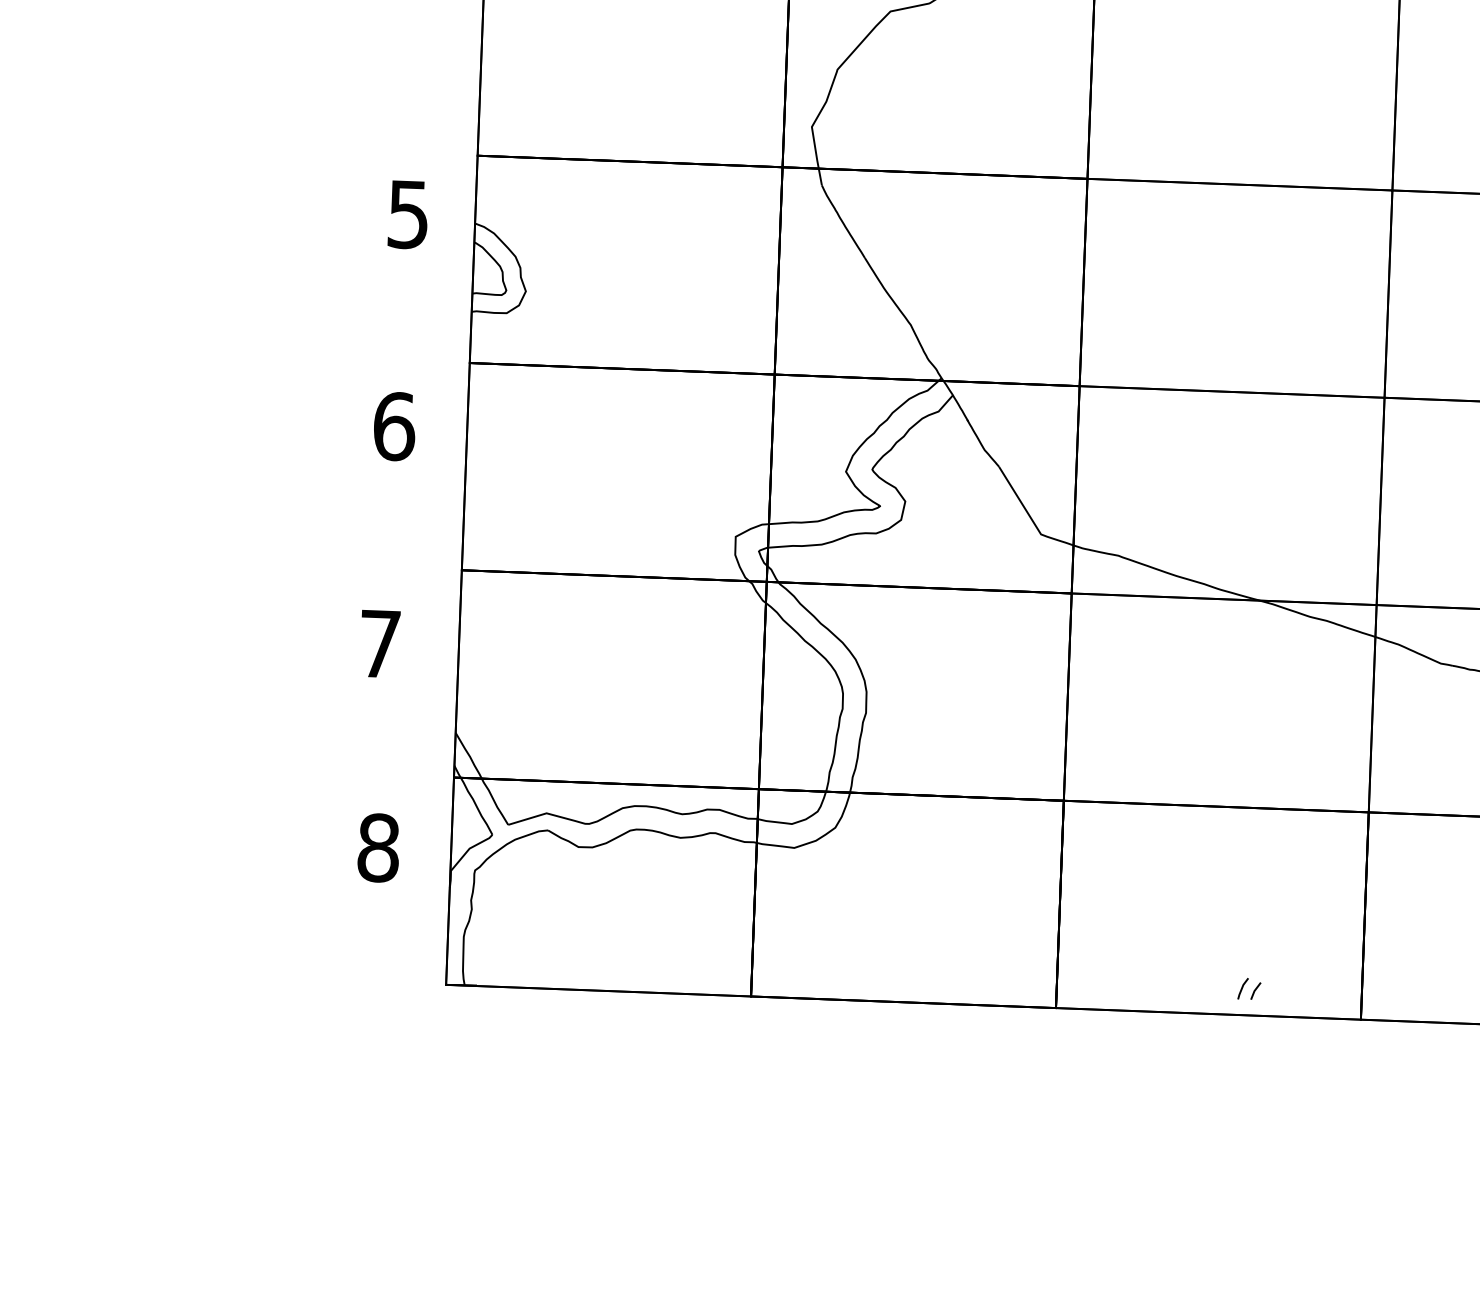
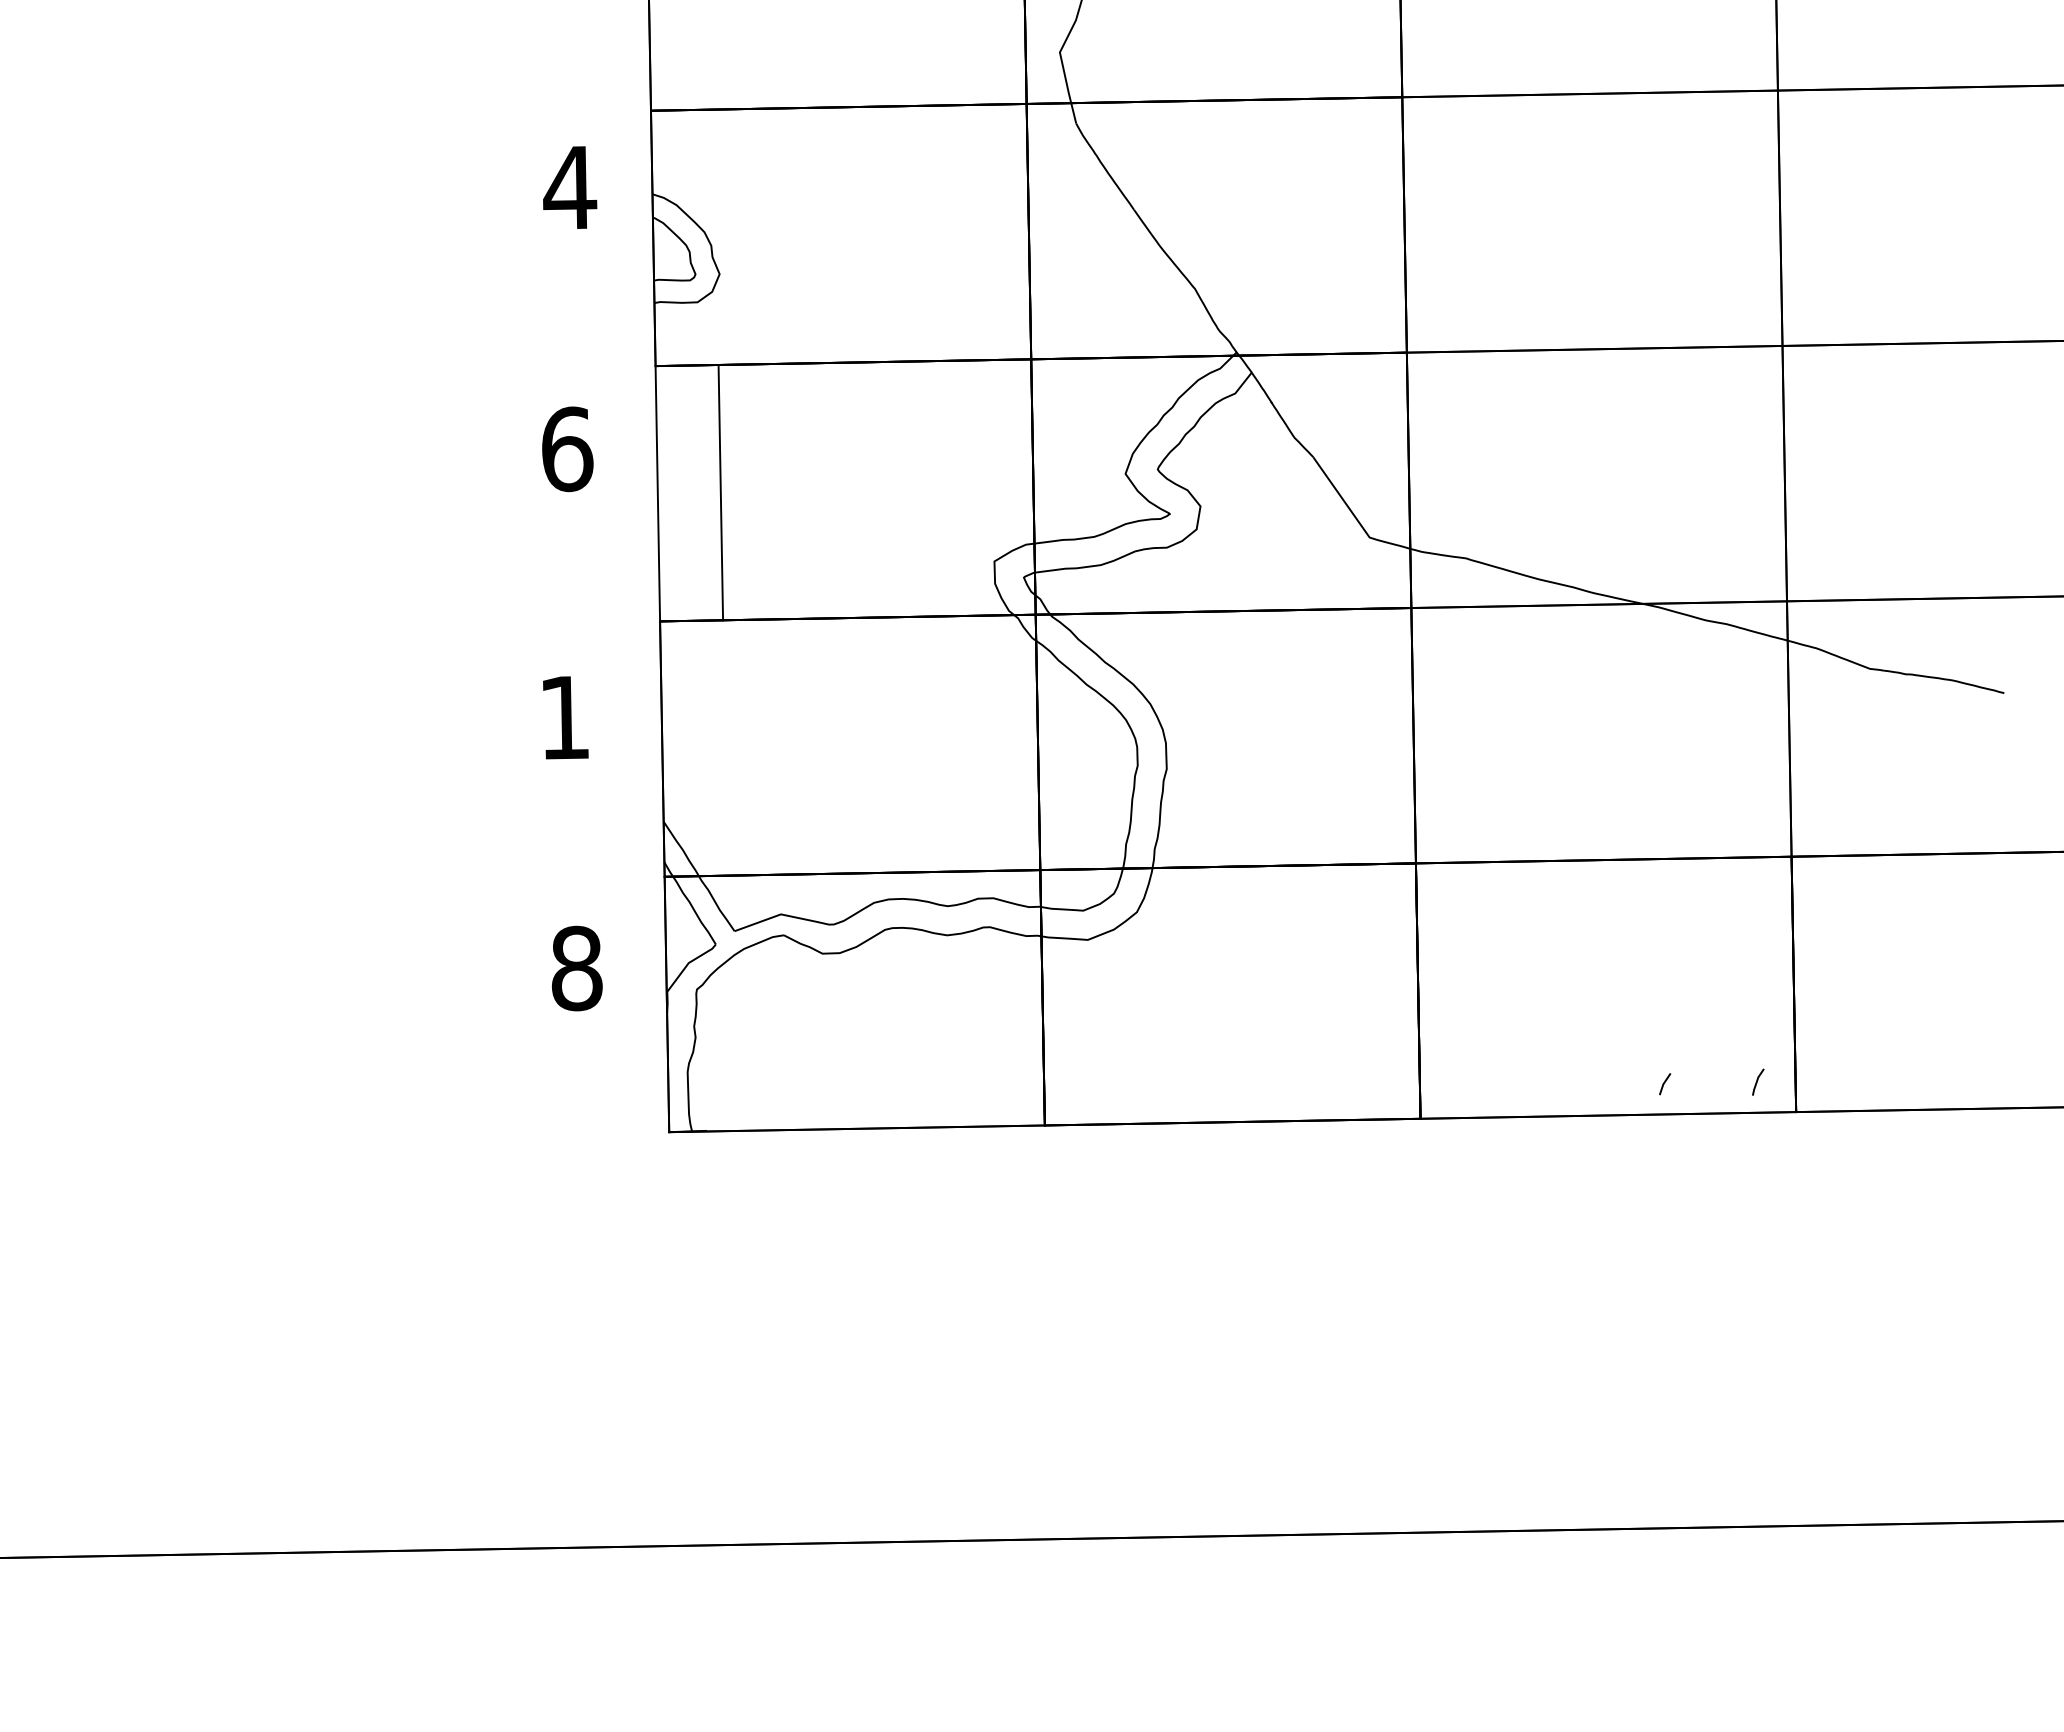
text: (408, 215) -> (570, 188), 5 -> 4
line: (465, 466) -> (720, 492), moved
text: (379, 643) -> (564, 717), 7 -> 1
line: (1243, 987) -> (1758, 1080), moved

